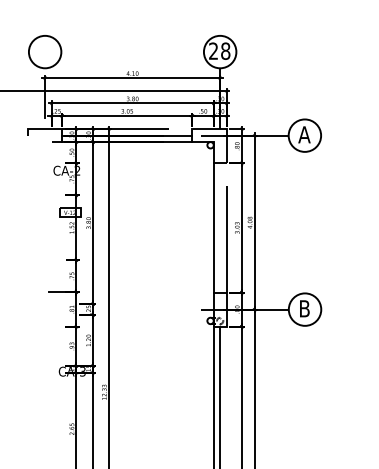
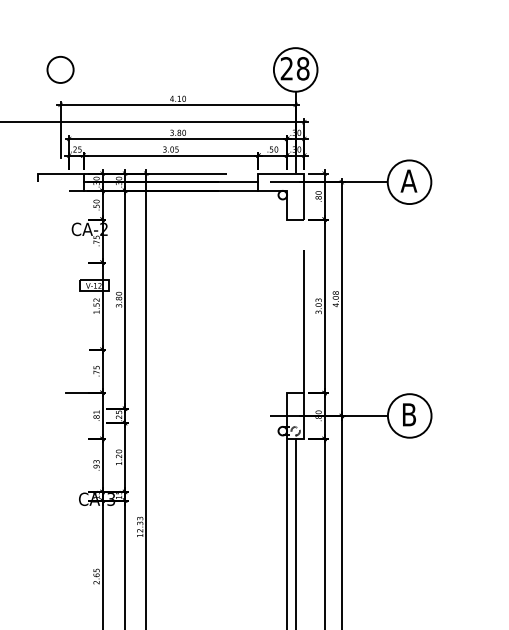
circle: (44, 51) -> (59, 69), size x0.6
line: (213, 227) -> (286, 305), removed

